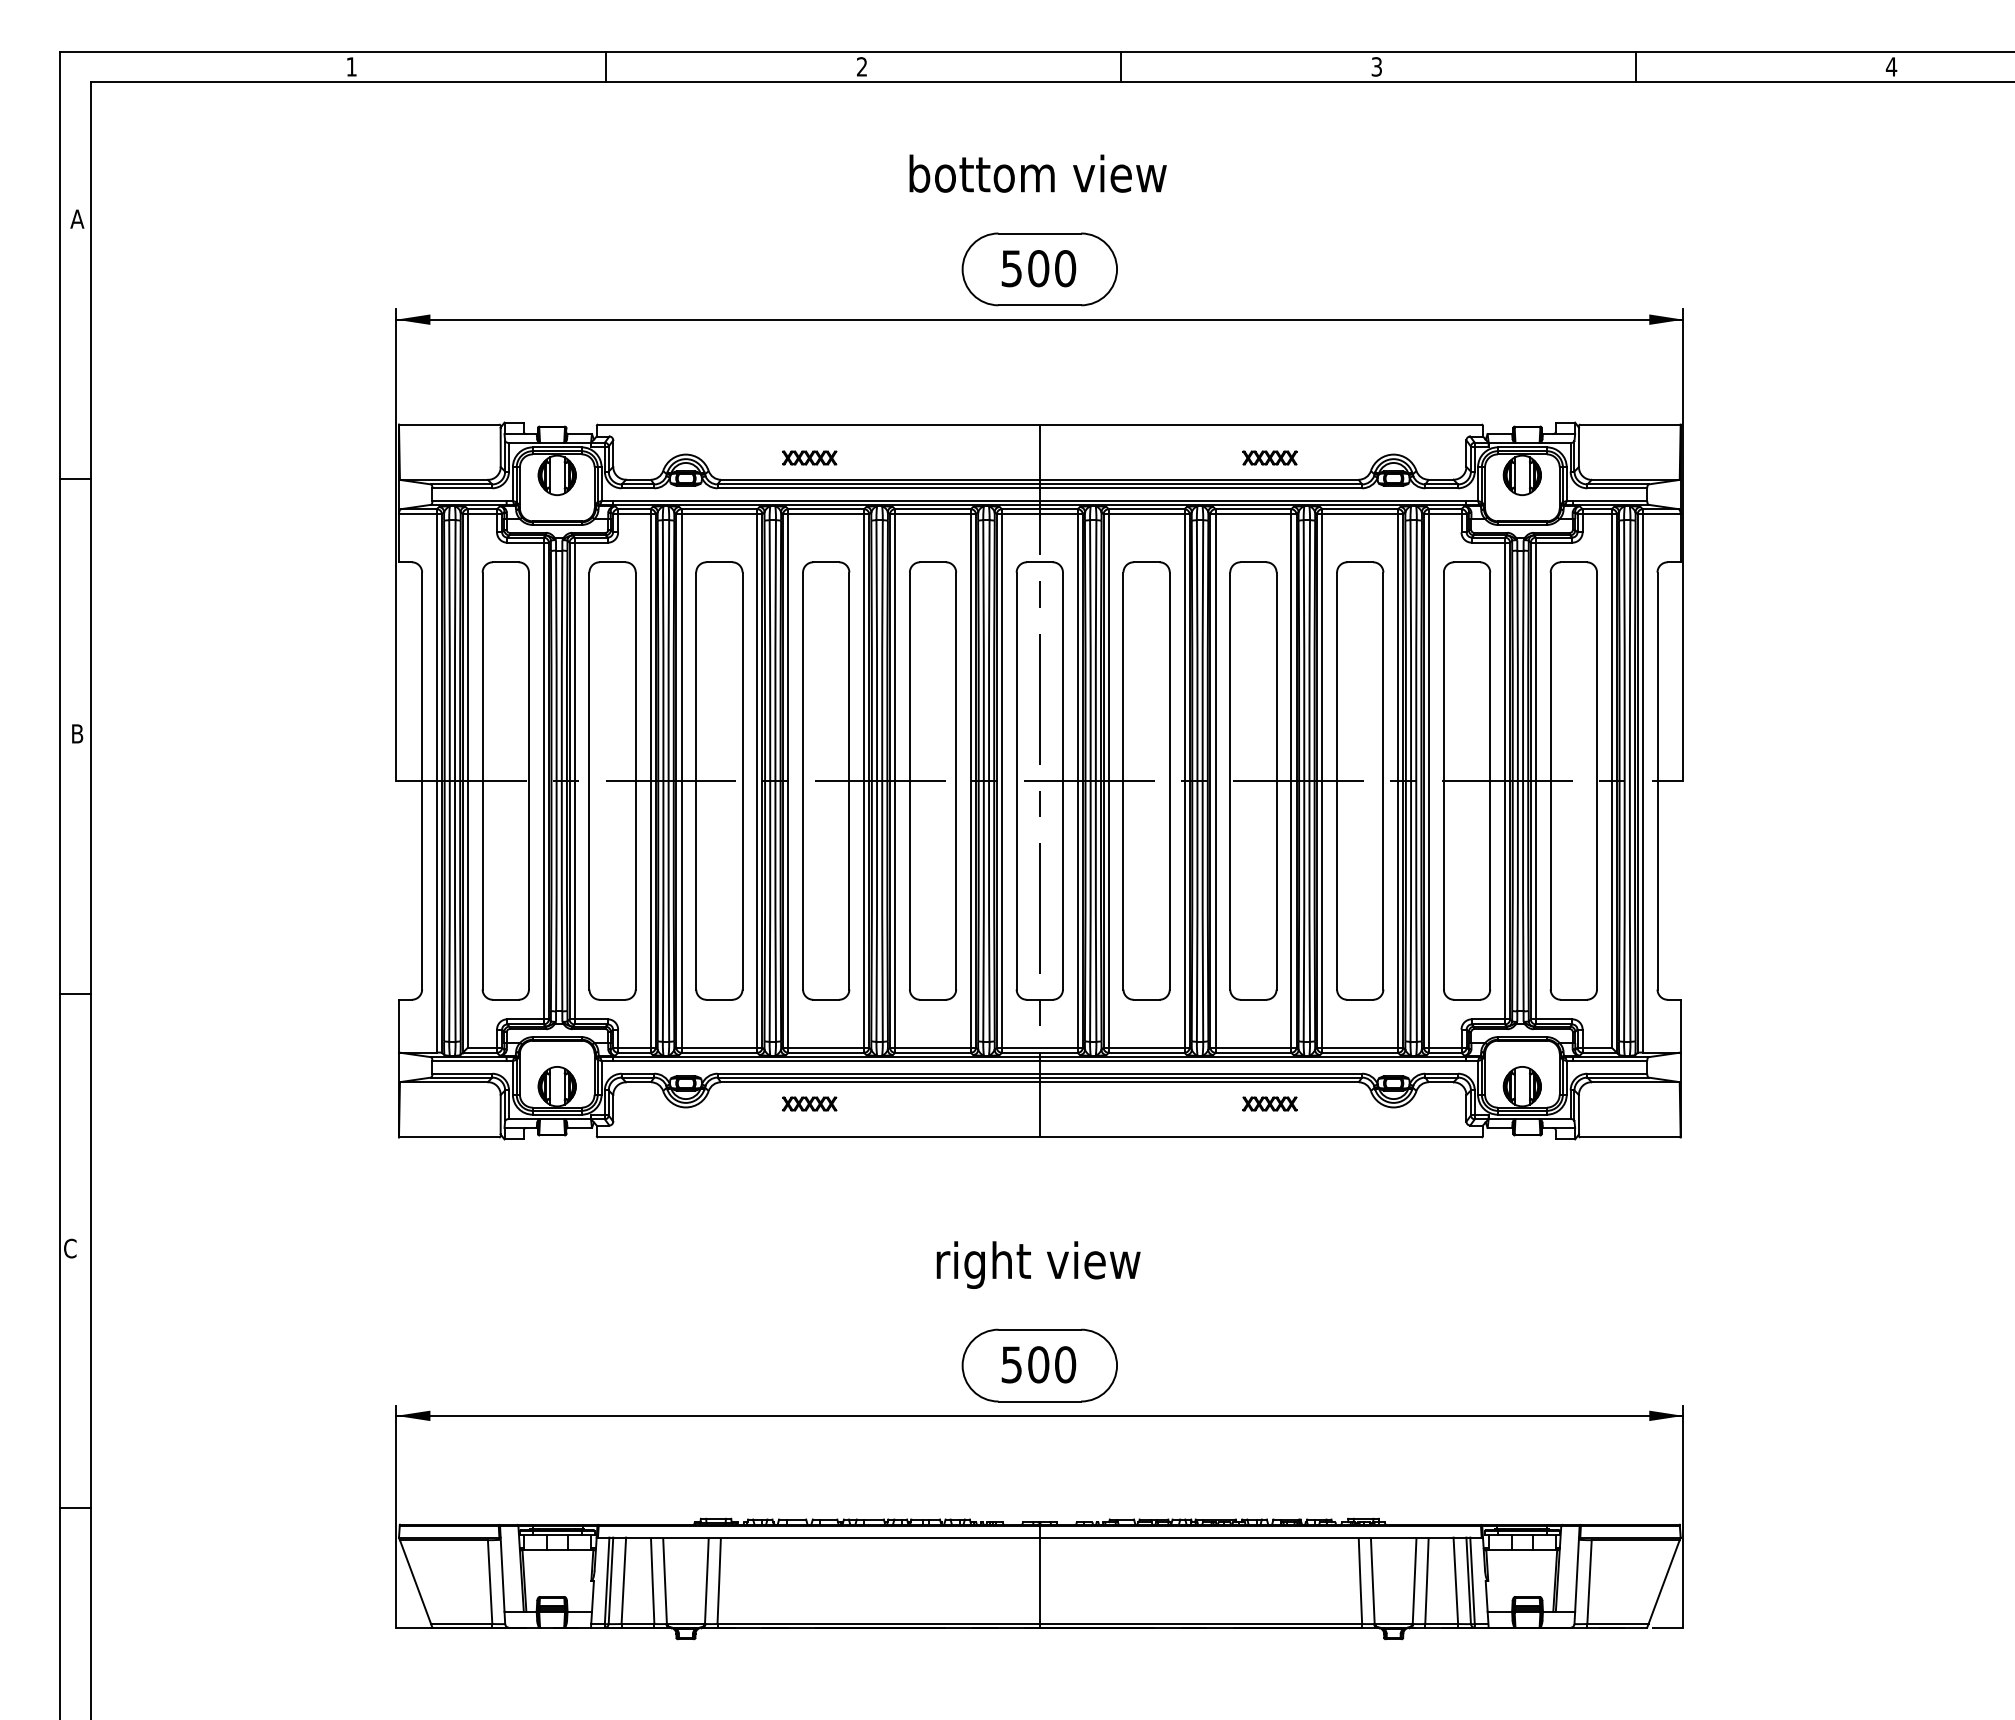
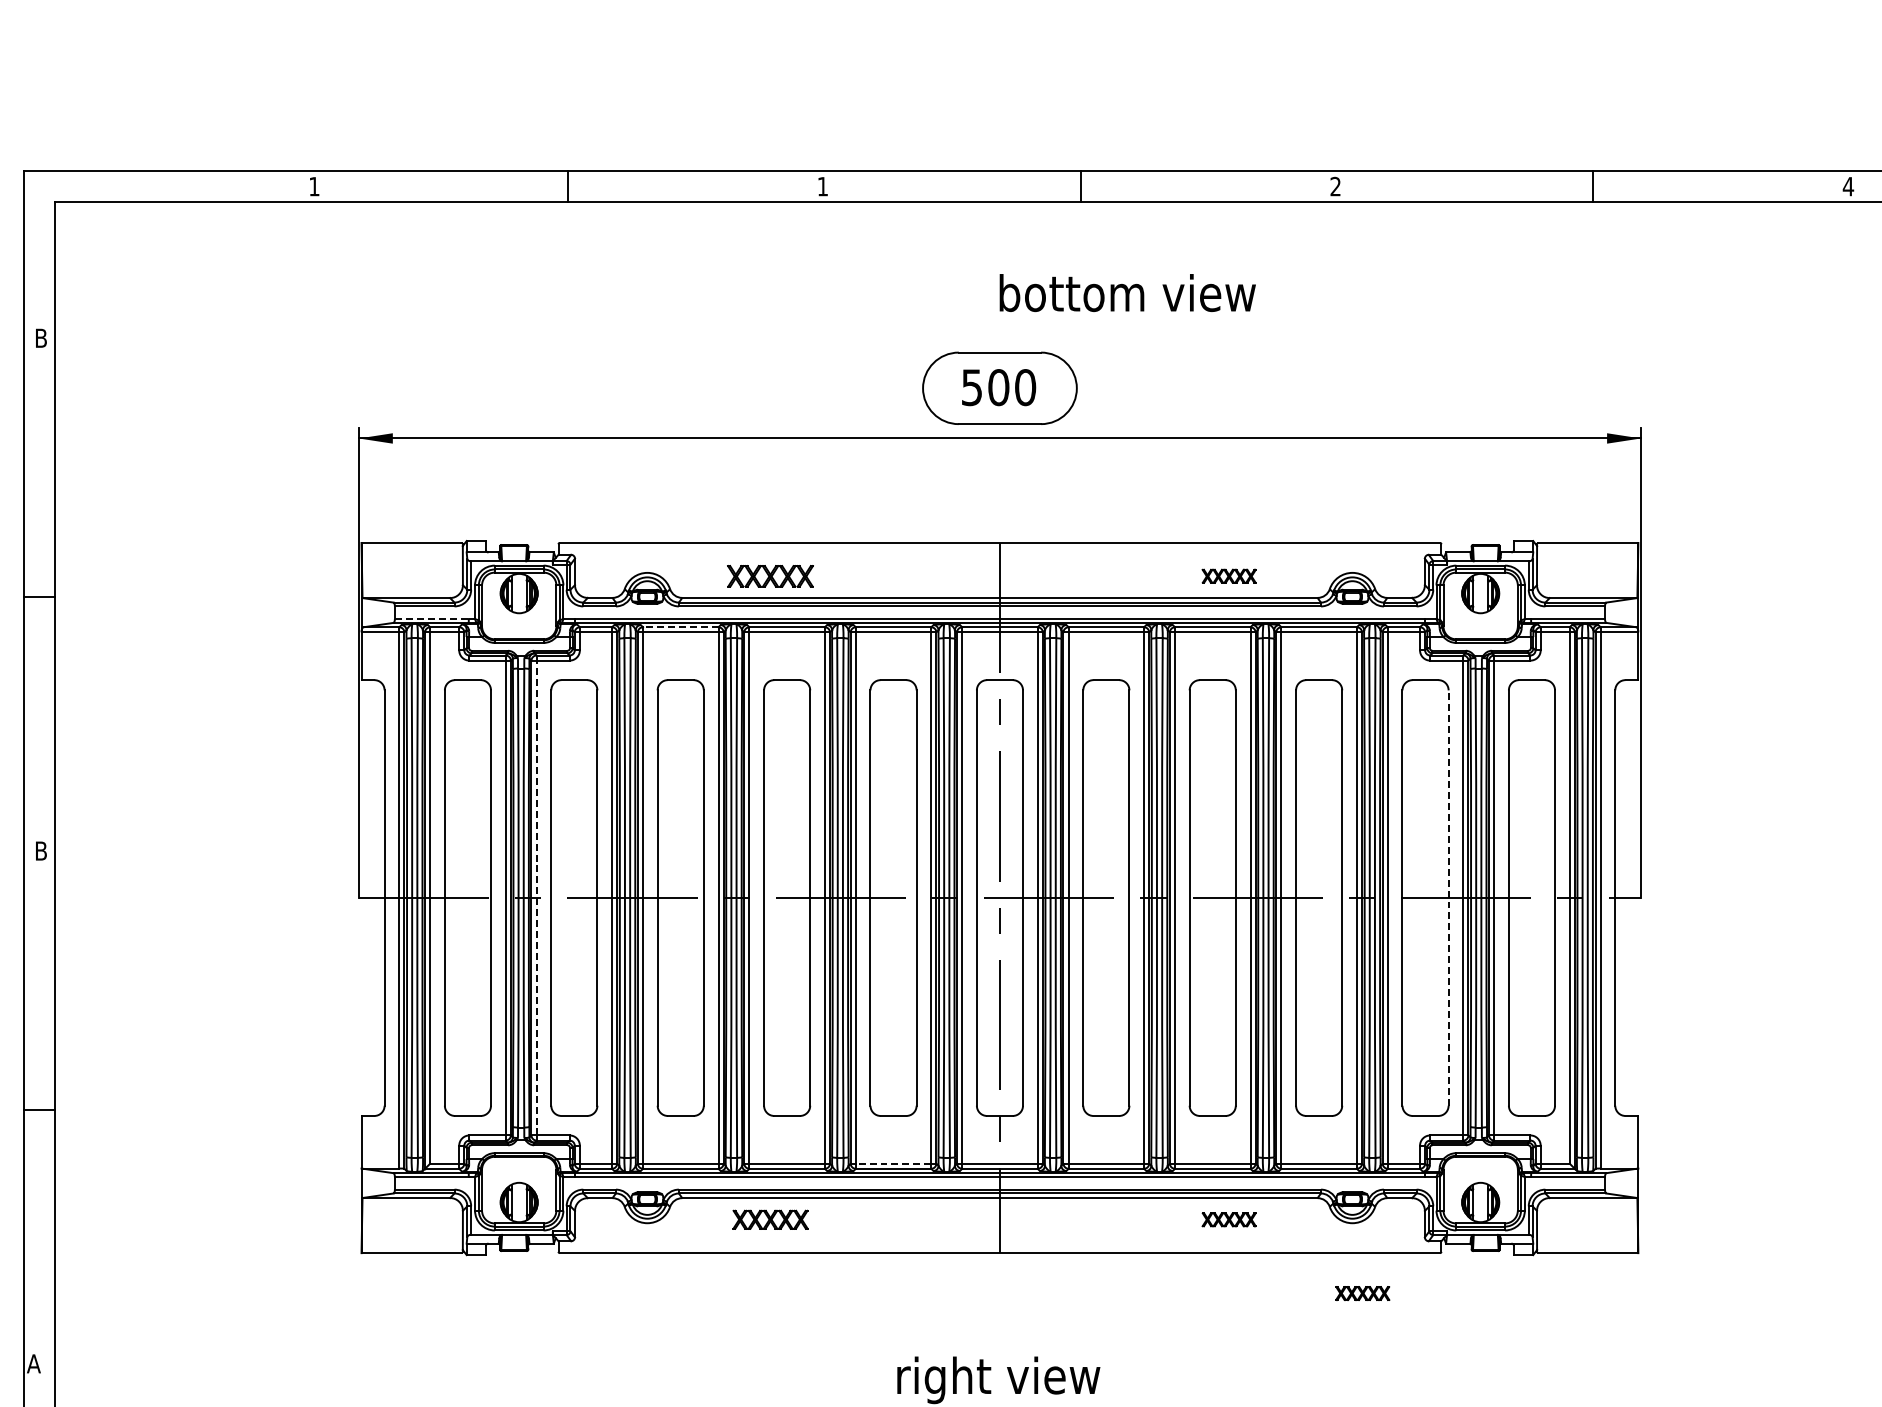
text: (861, 66) -> (822, 186), 2 -> 1
text: (1376, 66) -> (1335, 186), 3 -> 2
text: (1037, 173) -> (1127, 292), moved
text: (77, 218) -> (41, 337), A -> B
part: (809, 457) -> (770, 575), size x1.6
line: (470, 500) -> (432, 618), solid -> dashed
line: (719, 509) -> (680, 627), solid -> dashed
line: (574, 780) -> (536, 897), solid -> dashed
line: (1490, 780) -> (1448, 897), solid -> dashed
line: (933, 1047) -> (894, 1163), solid -> dashed
part: (809, 1103) -> (770, 1219), size x1.4
part: (1403, 1177) -> (1362, 1293), added
text: (69, 1248) -> (33, 1363), C -> A

